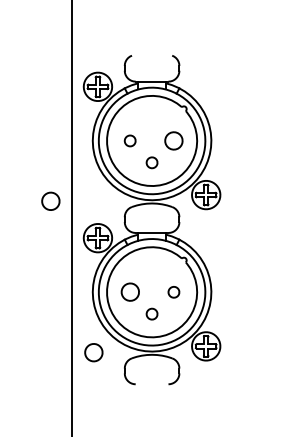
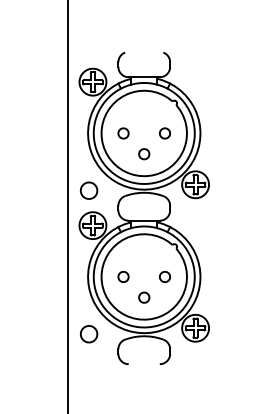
part: (173, 140) -> (164, 133), size x0.62
part: (50, 200) -> (88, 189), moved
part: (129, 292) -> (122, 277), size x0.62

